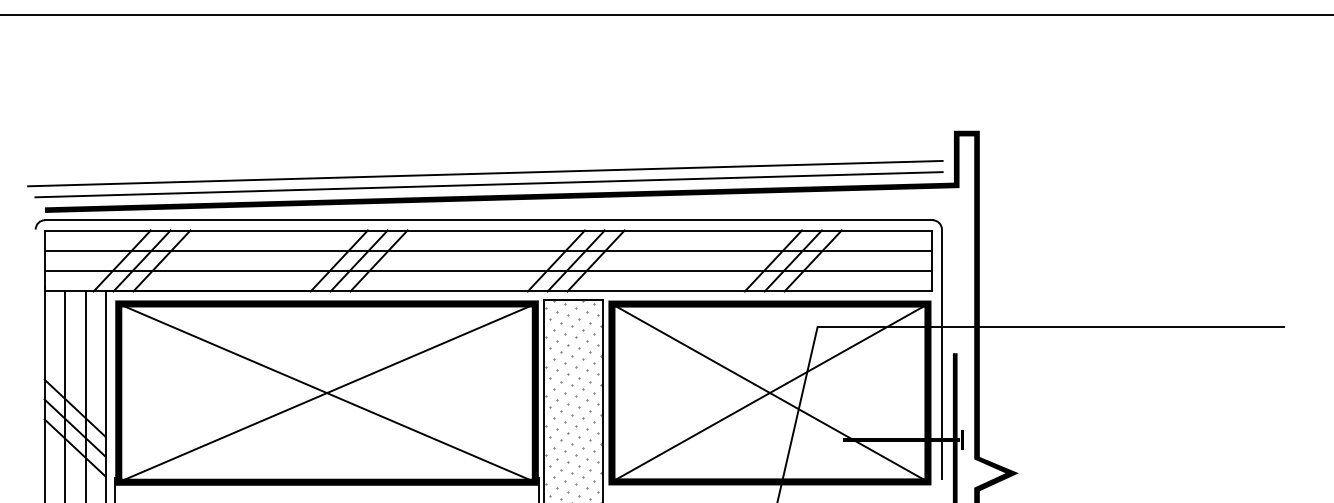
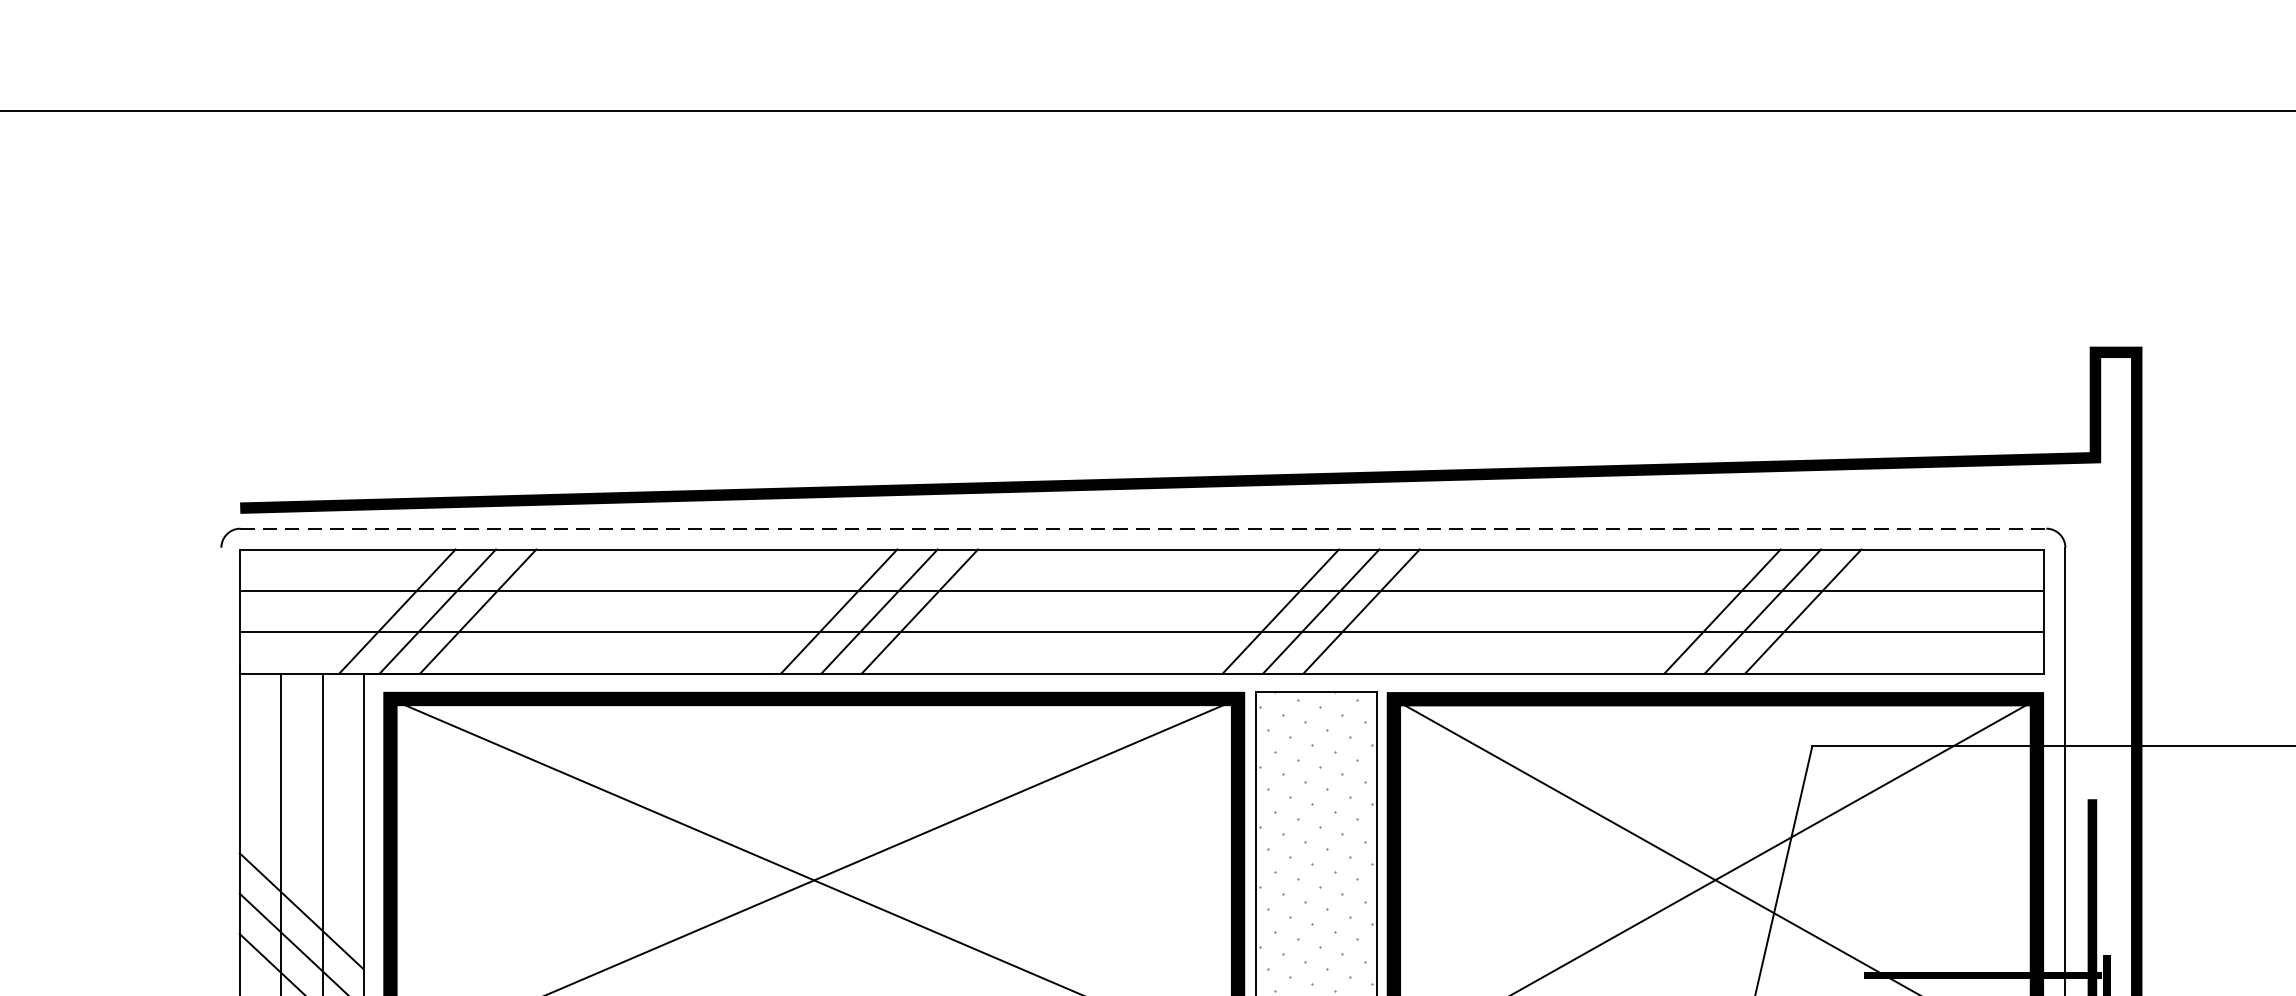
line: (485, 173) -> (1136, 433), removed
line: (488, 184) -> (1142, 455), removed
line: (488, 220) -> (1142, 529), solid -> dashed

